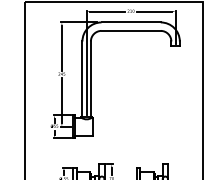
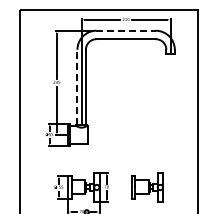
line: (131, 22) -> (126, 30), solid -> dashed
line: (82, 79) -> (77, 87), solid -> dashed

